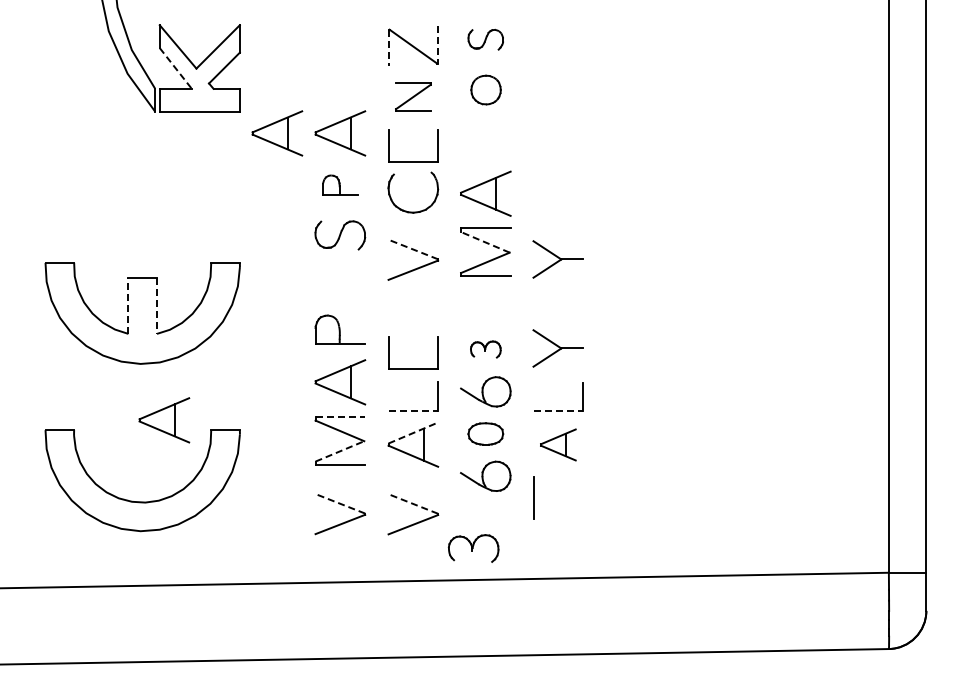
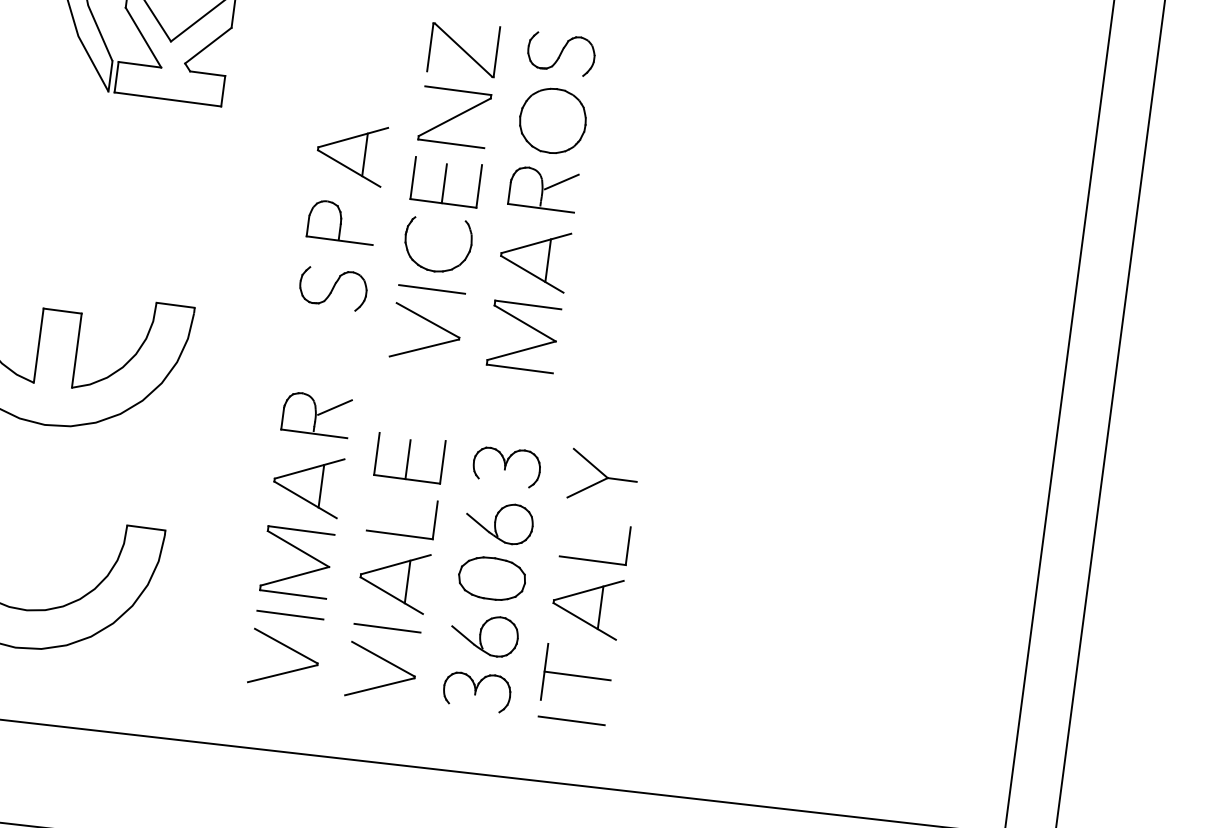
part: (485, 39) -> (560, 53), size x1.43
line: (438, 44) -> (497, 51), dashed -> solid
line: (388, 48) -> (430, 48), dashed -> solid
line: (175, 68) -> (143, 37), dashed -> solid
part: (485, 89) -> (552, 119), size x1.67
part: (413, 96) -> (455, 116), size x1.43
part: (277, 133) -> (267, 142), removed
part: (485, 140) -> (543, 187), added
line: (412, 146) -> (444, 183), added
part: (339, 184) -> (341, 220), size x1.43
line: (413, 225) -> (432, 288), added
line: (484, 242) -> (524, 323), dashed -> solid
line: (413, 249) -> (428, 320), dashed -> solid
part: (557, 259) -> (618, 358), removed
line: (128, 306) -> (38, 346), dashed -> solid
line: (157, 306) -> (77, 351), dashed -> solid
line: (352, 322) -> (334, 406), added
part: (485, 349) -> (506, 466), size x1.67
line: (412, 353) -> (408, 458), added
line: (413, 410) -> (400, 534), dashed -> solid
line: (558, 410) -> (593, 560), dashed -> solid
line: (340, 416) -> (301, 529), dashed -> solid
part: (164, 420) -> (66, 504), removed
line: (413, 433) -> (395, 565), dashed -> solid
part: (485, 433) -> (491, 577), size x1.43
part: (558, 444) -> (587, 605), size x1.43
line: (340, 451) -> (295, 576), dashed -> solid
line: (340, 480) -> (290, 615), added
line: (413, 480) -> (387, 627), added
line: (558, 497) -> (577, 675), added
line: (340, 503) -> (286, 645), dashed -> solid
line: (413, 504) -> (383, 659), dashed -> solid
line: (558, 531) -> (571, 721), added
part: (473, 548) -> (476, 691), moved

